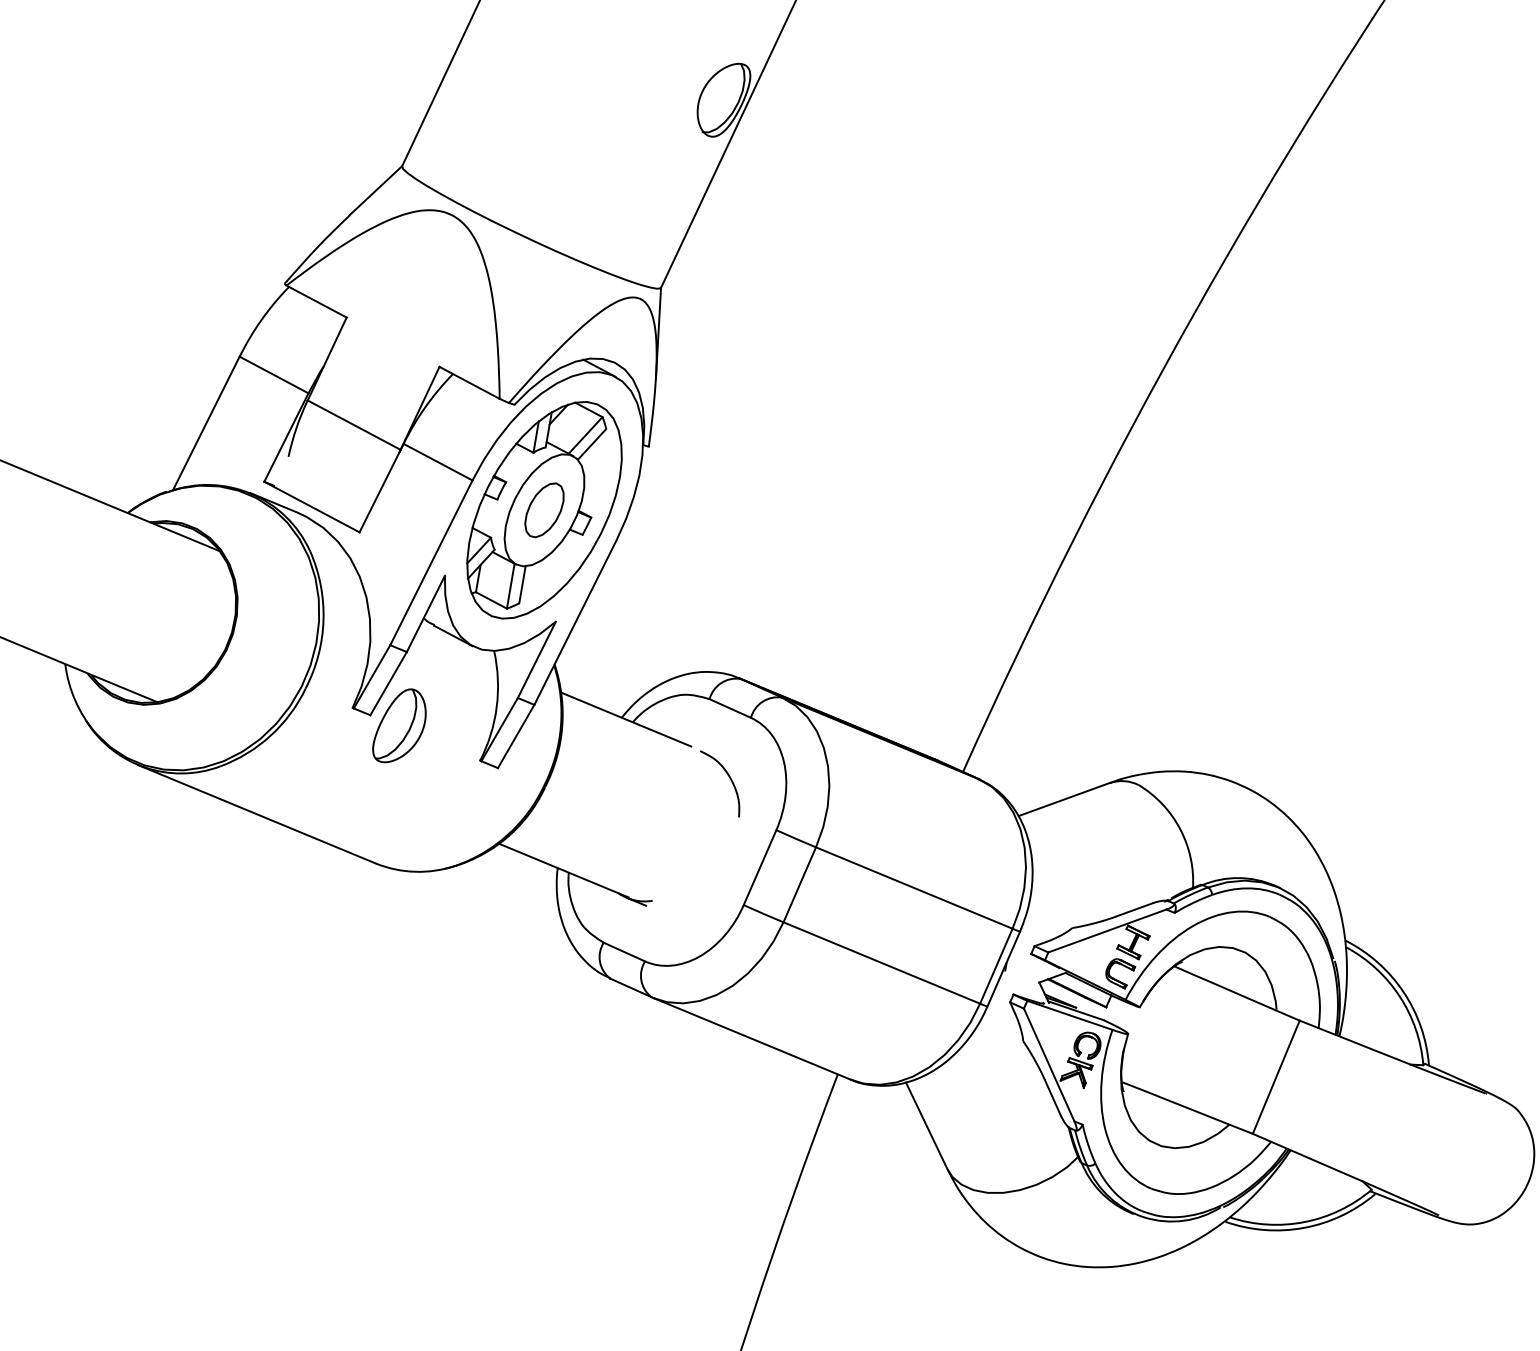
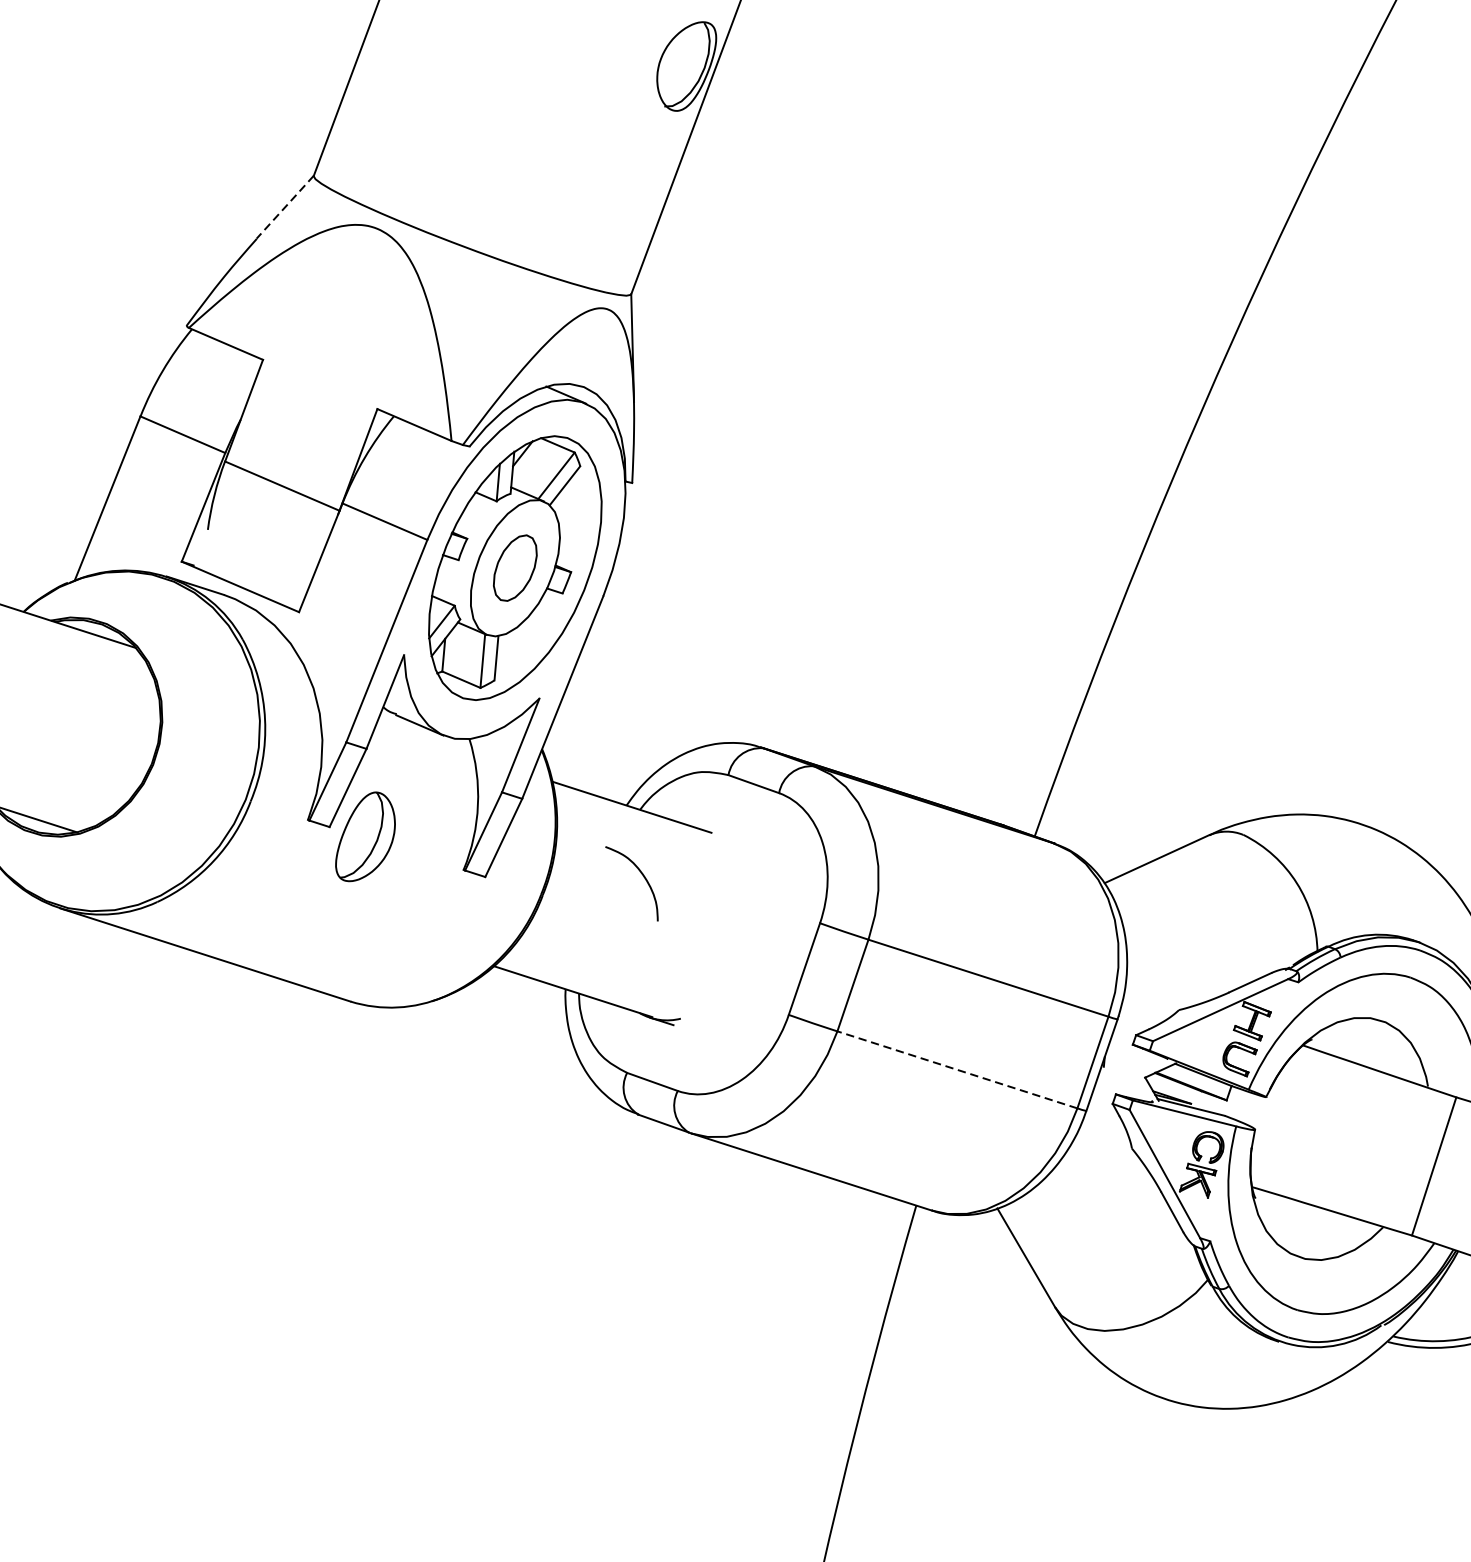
line: (376, 190) -> (285, 206), solid -> dashed
curve: (729, 778) -> (642, 876), moved
line: (881, 962) -> (956, 1069), solid -> dashed

